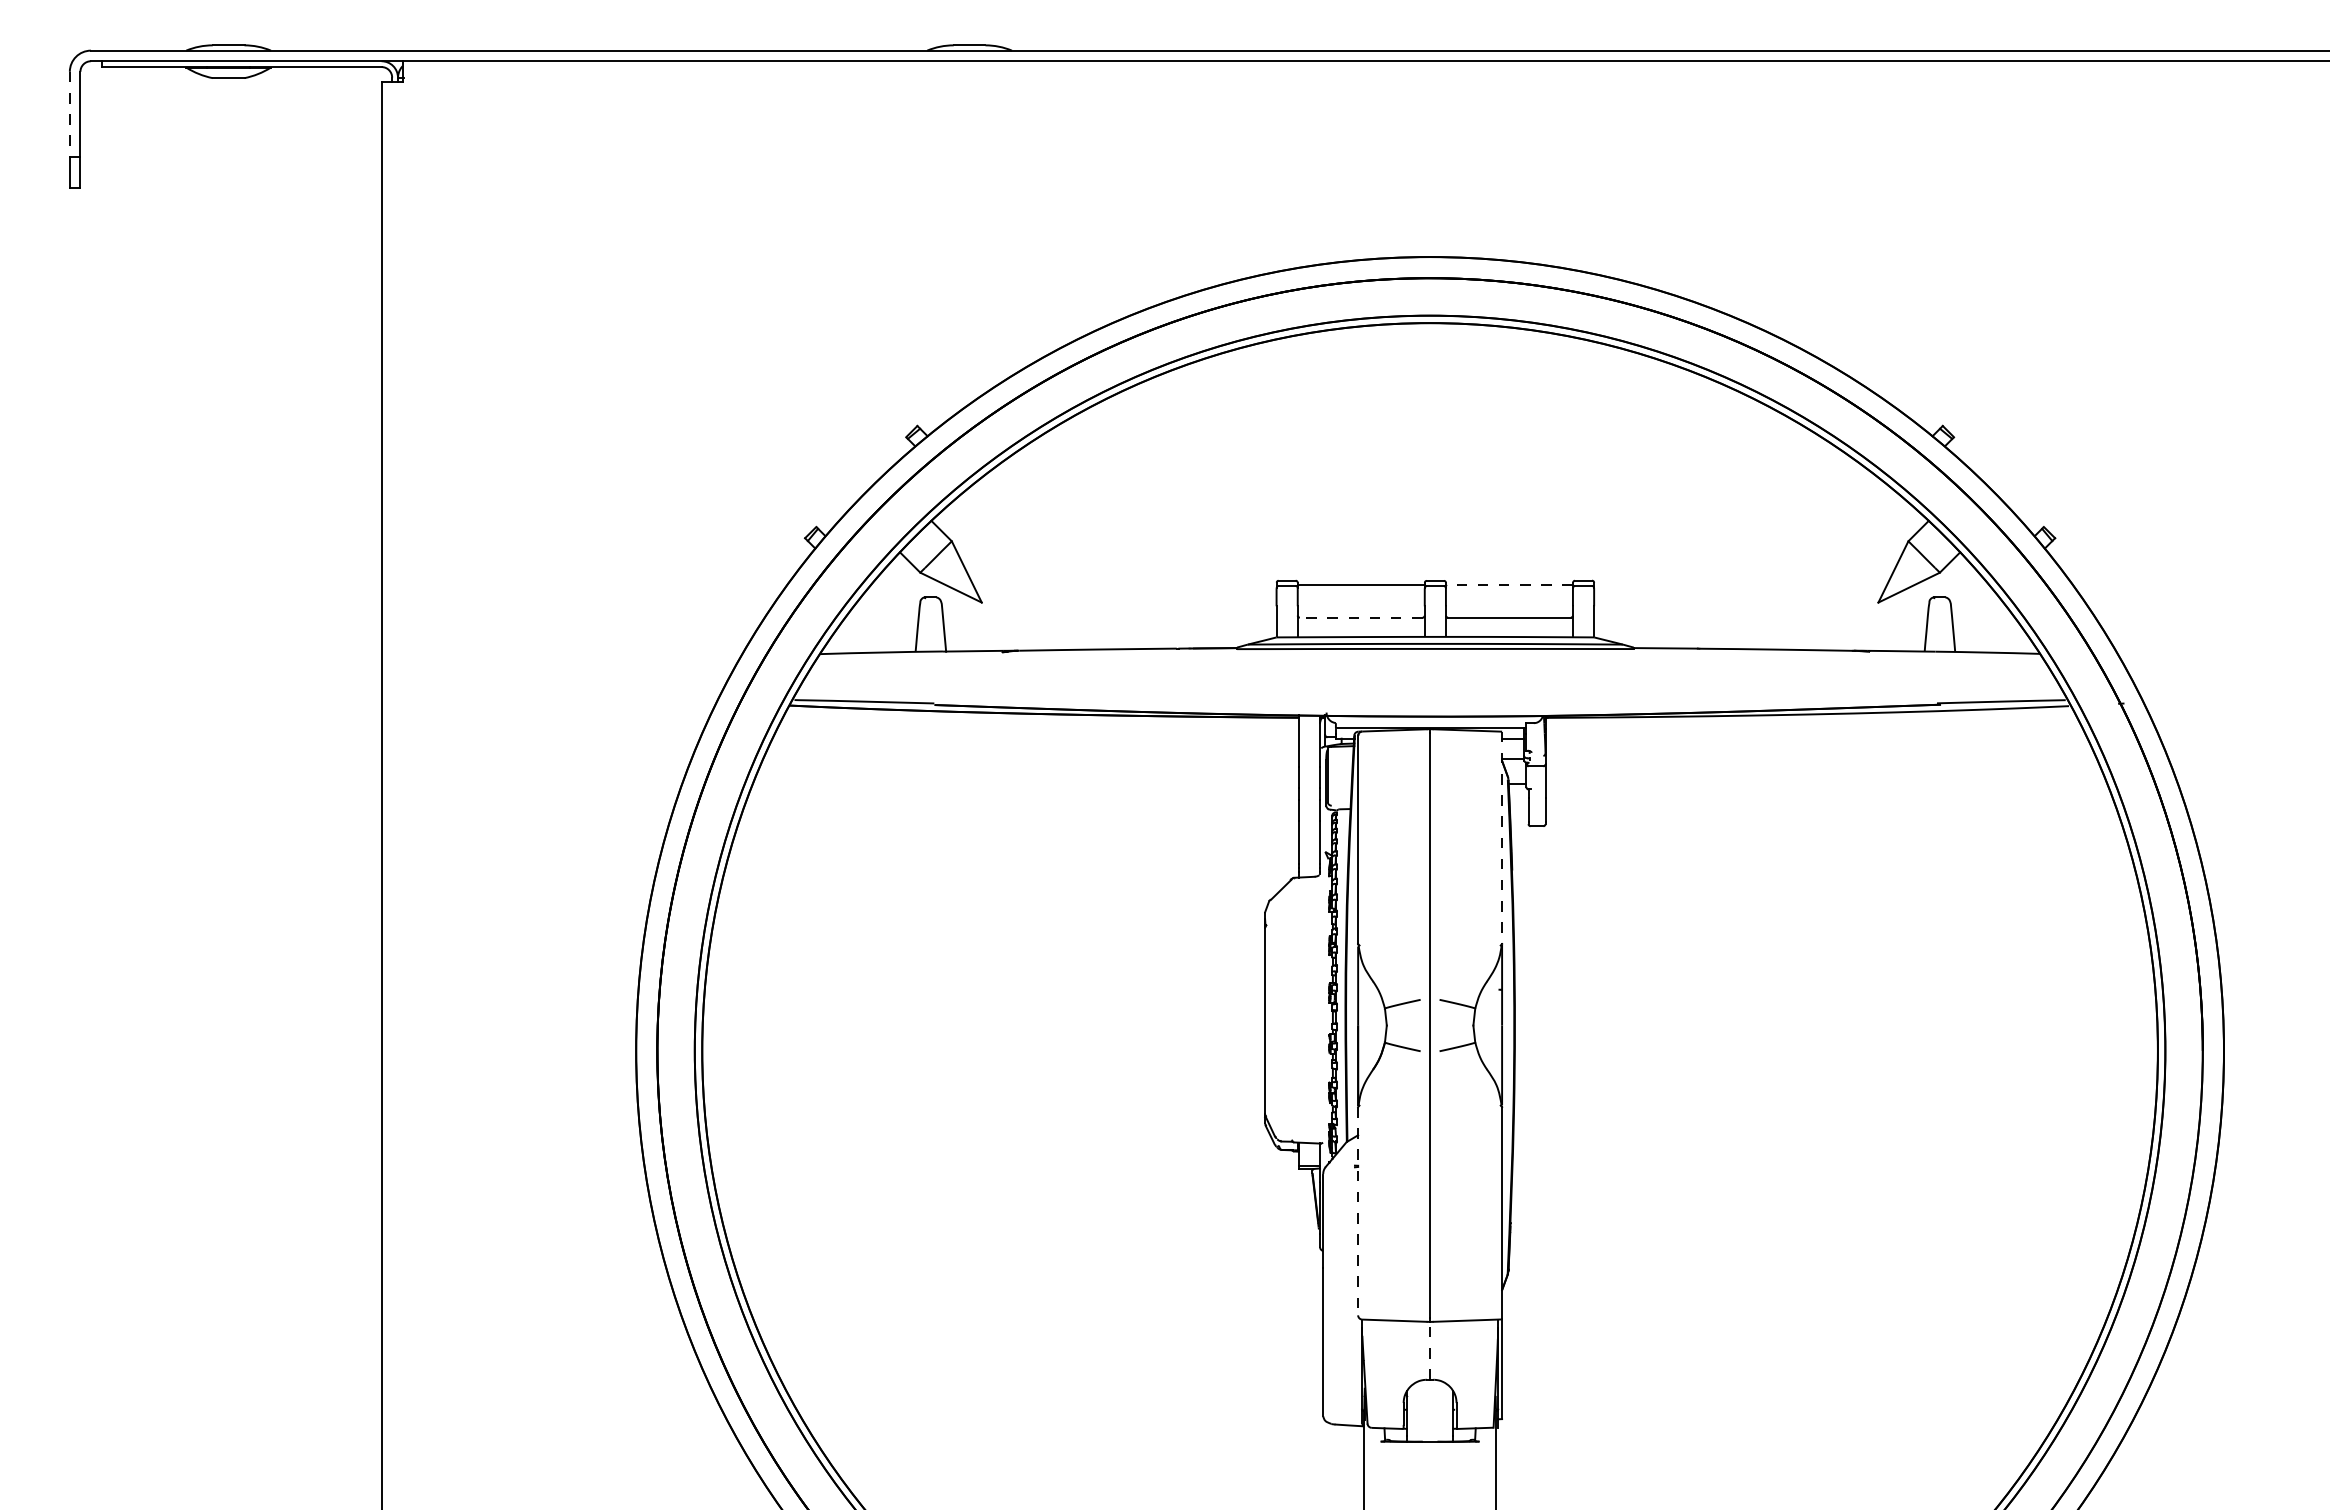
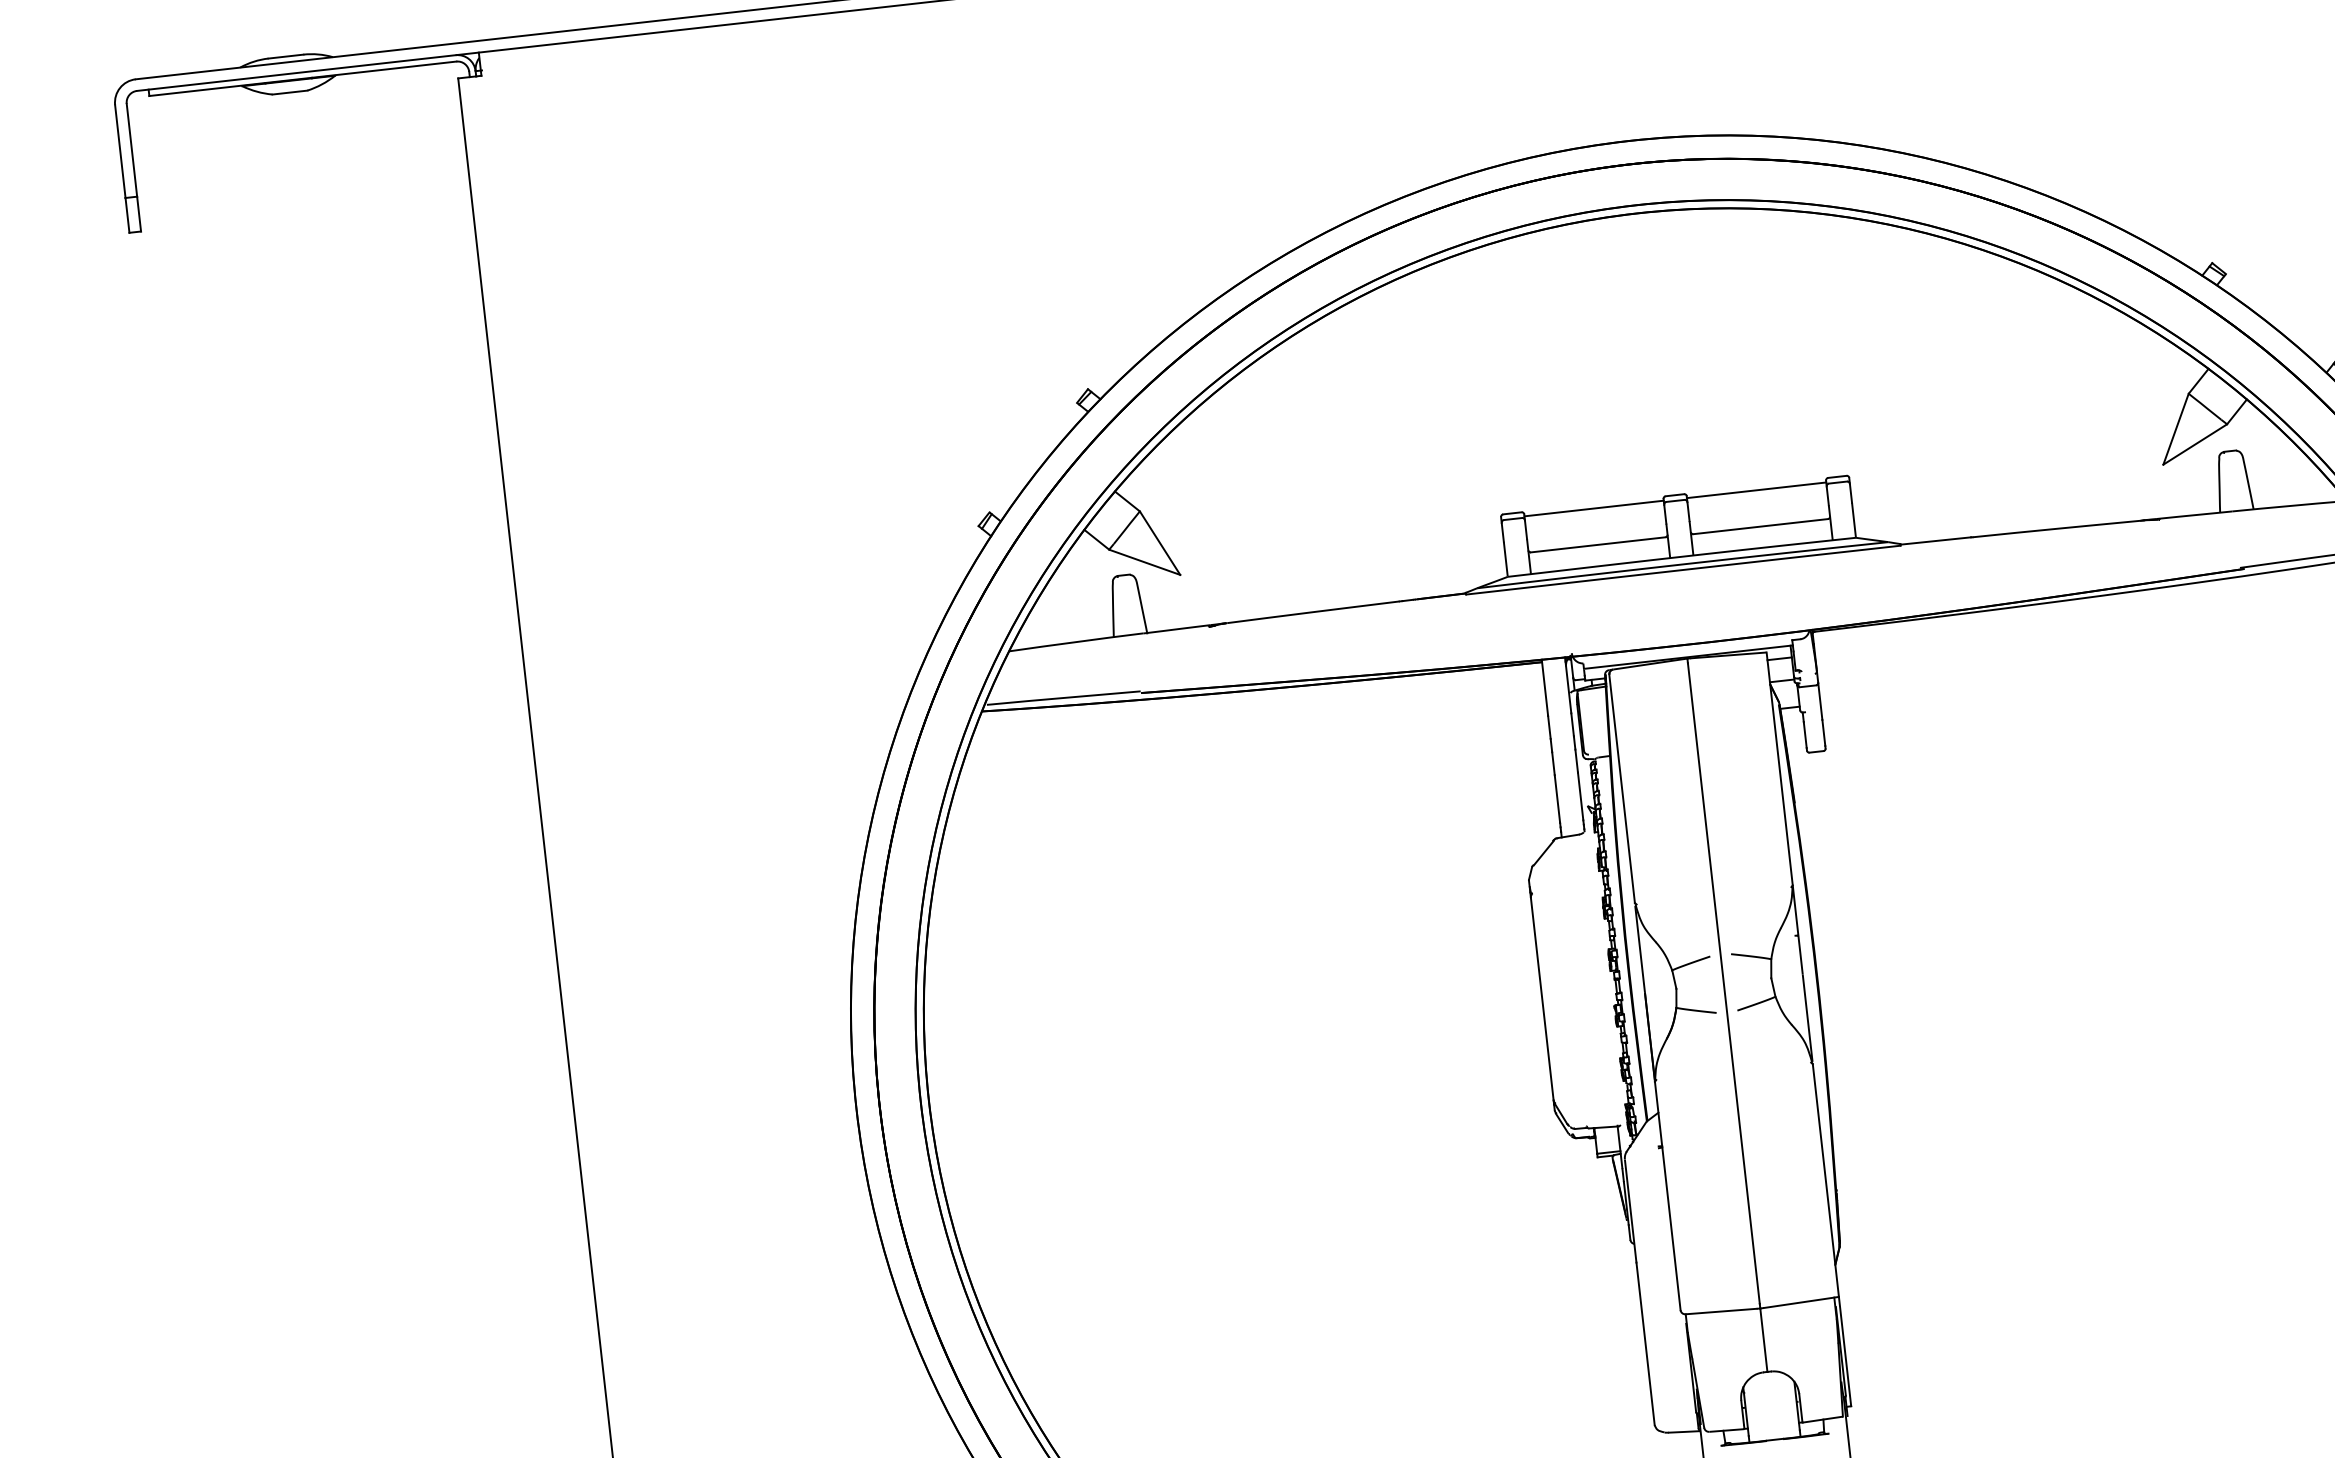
line: (69, 114) -> (120, 151), dashed -> solid
line: (1509, 584) -> (1756, 490), dashed -> solid
line: (1360, 617) -> (1597, 544), dashed -> solid
line: (1502, 838) -> (1780, 769), dashed -> solid
line: (1358, 1211) -> (1668, 1196), dashed -> solid
line: (1430, 1350) -> (1764, 1339), dashed -> solid

